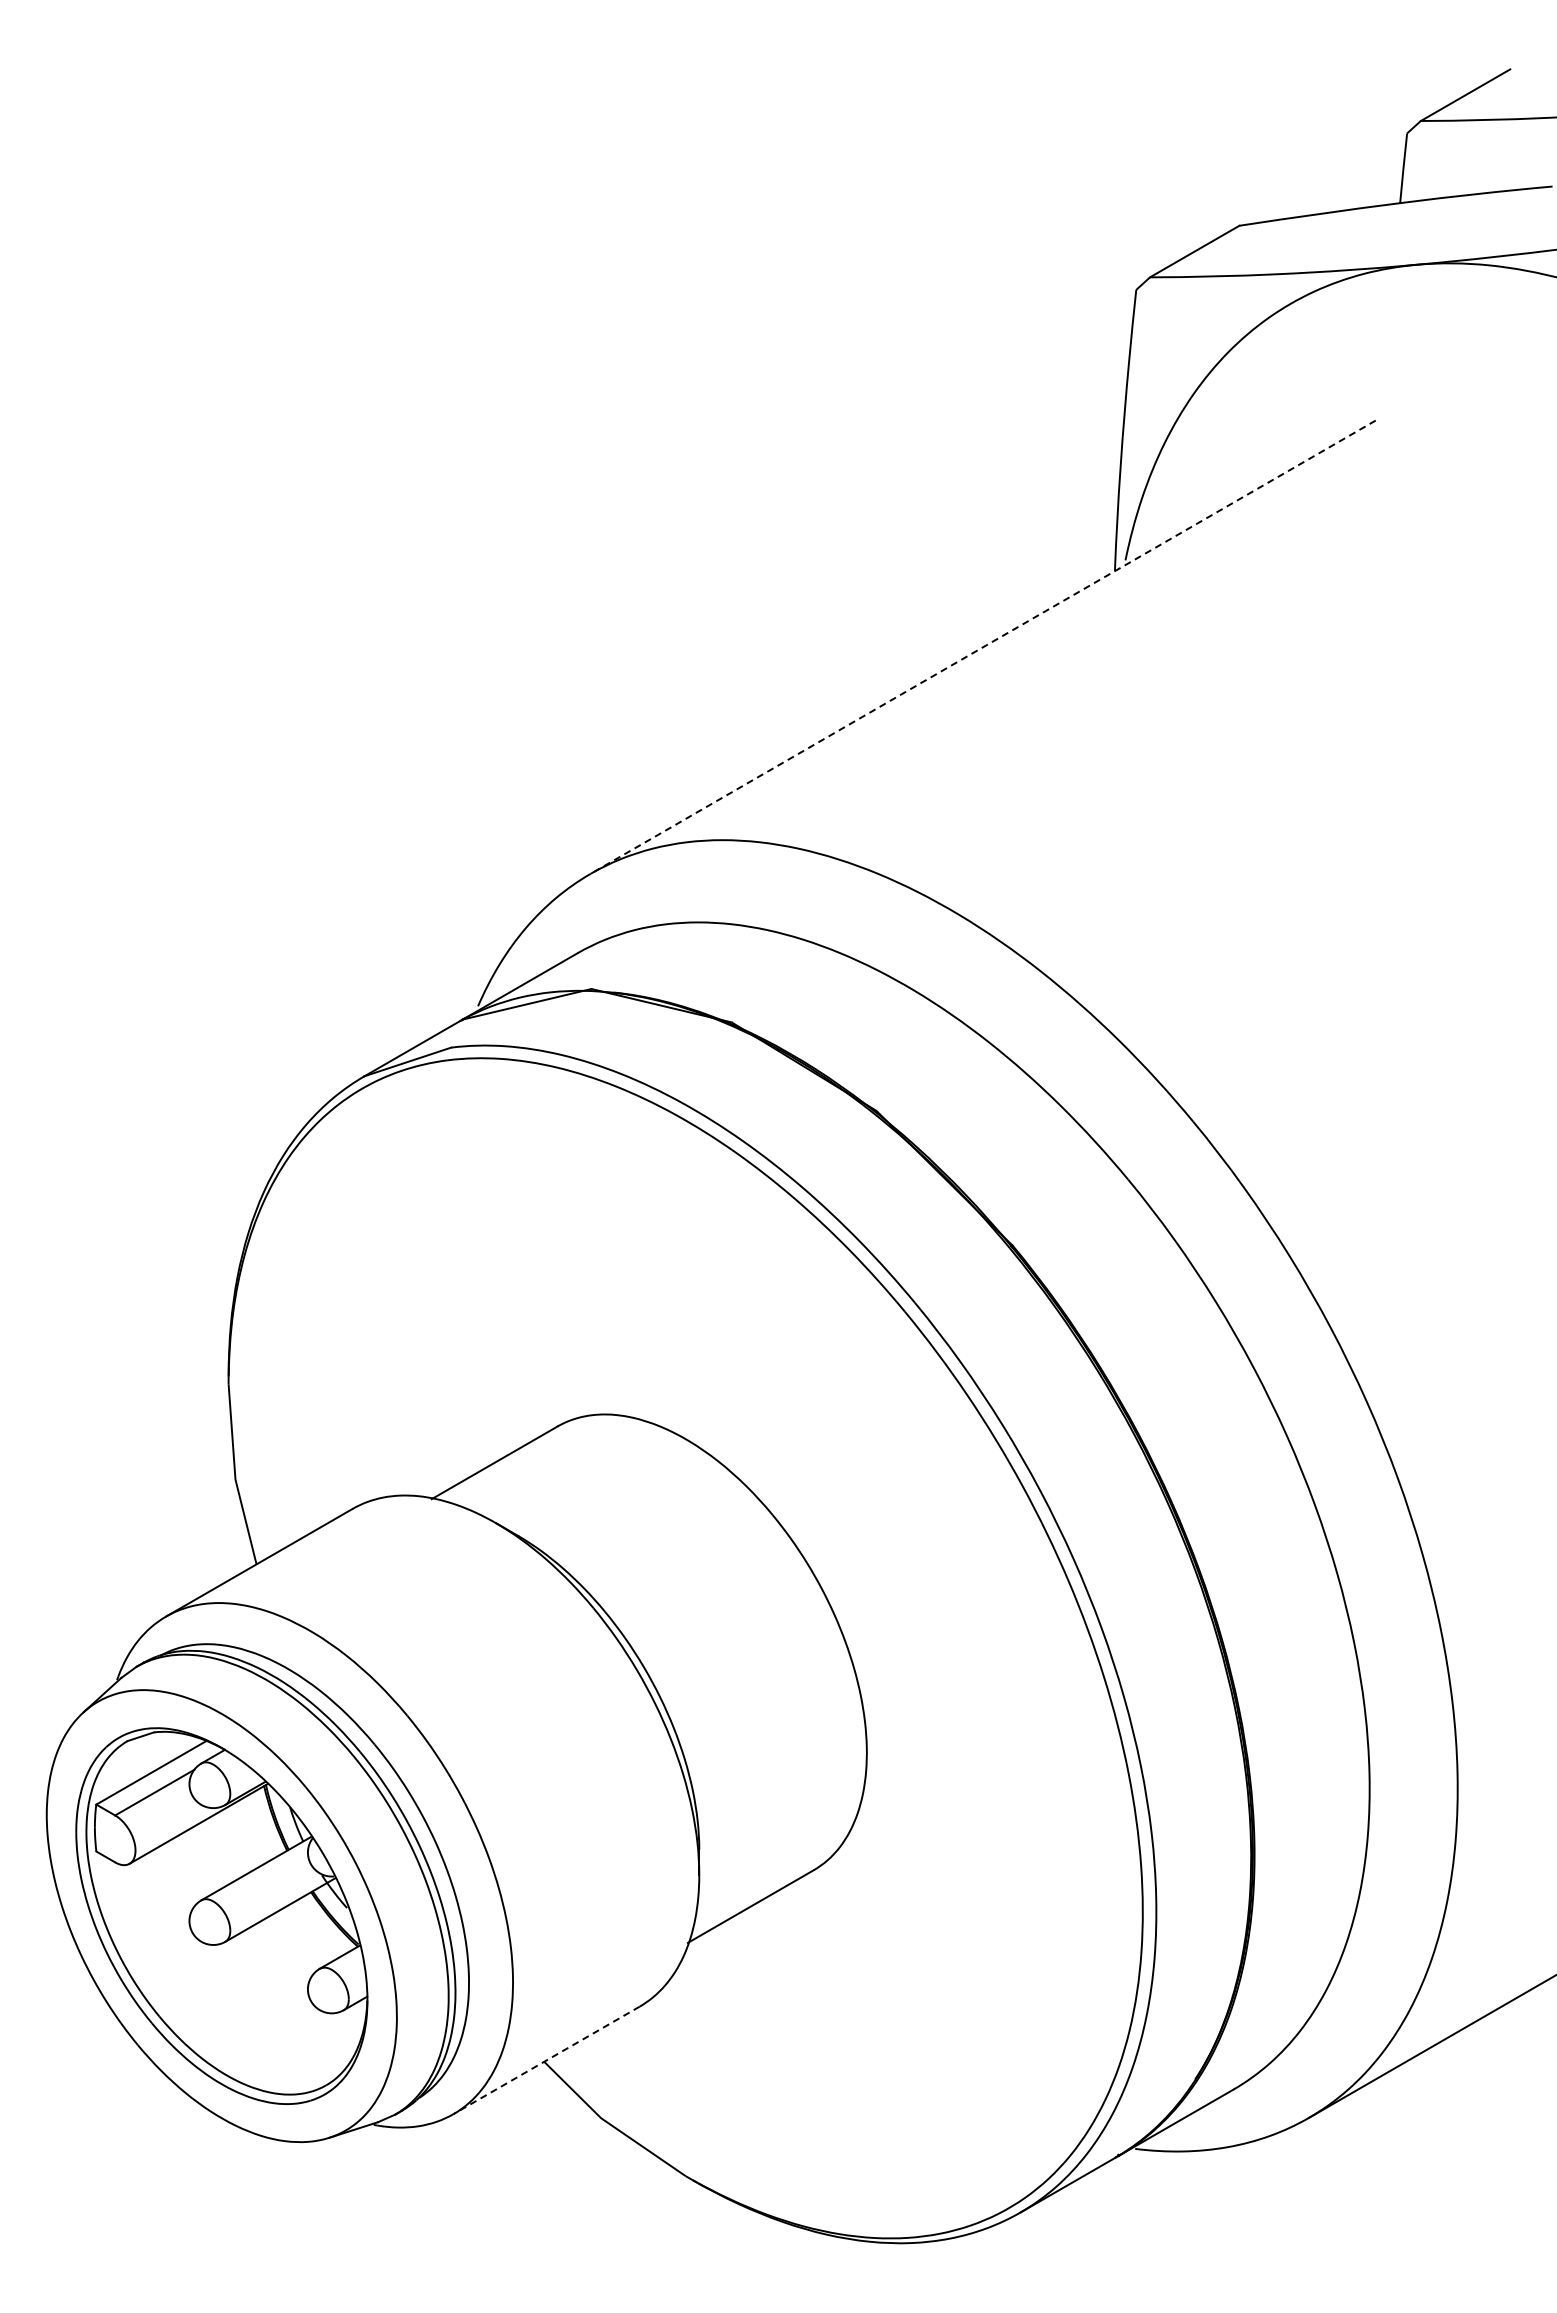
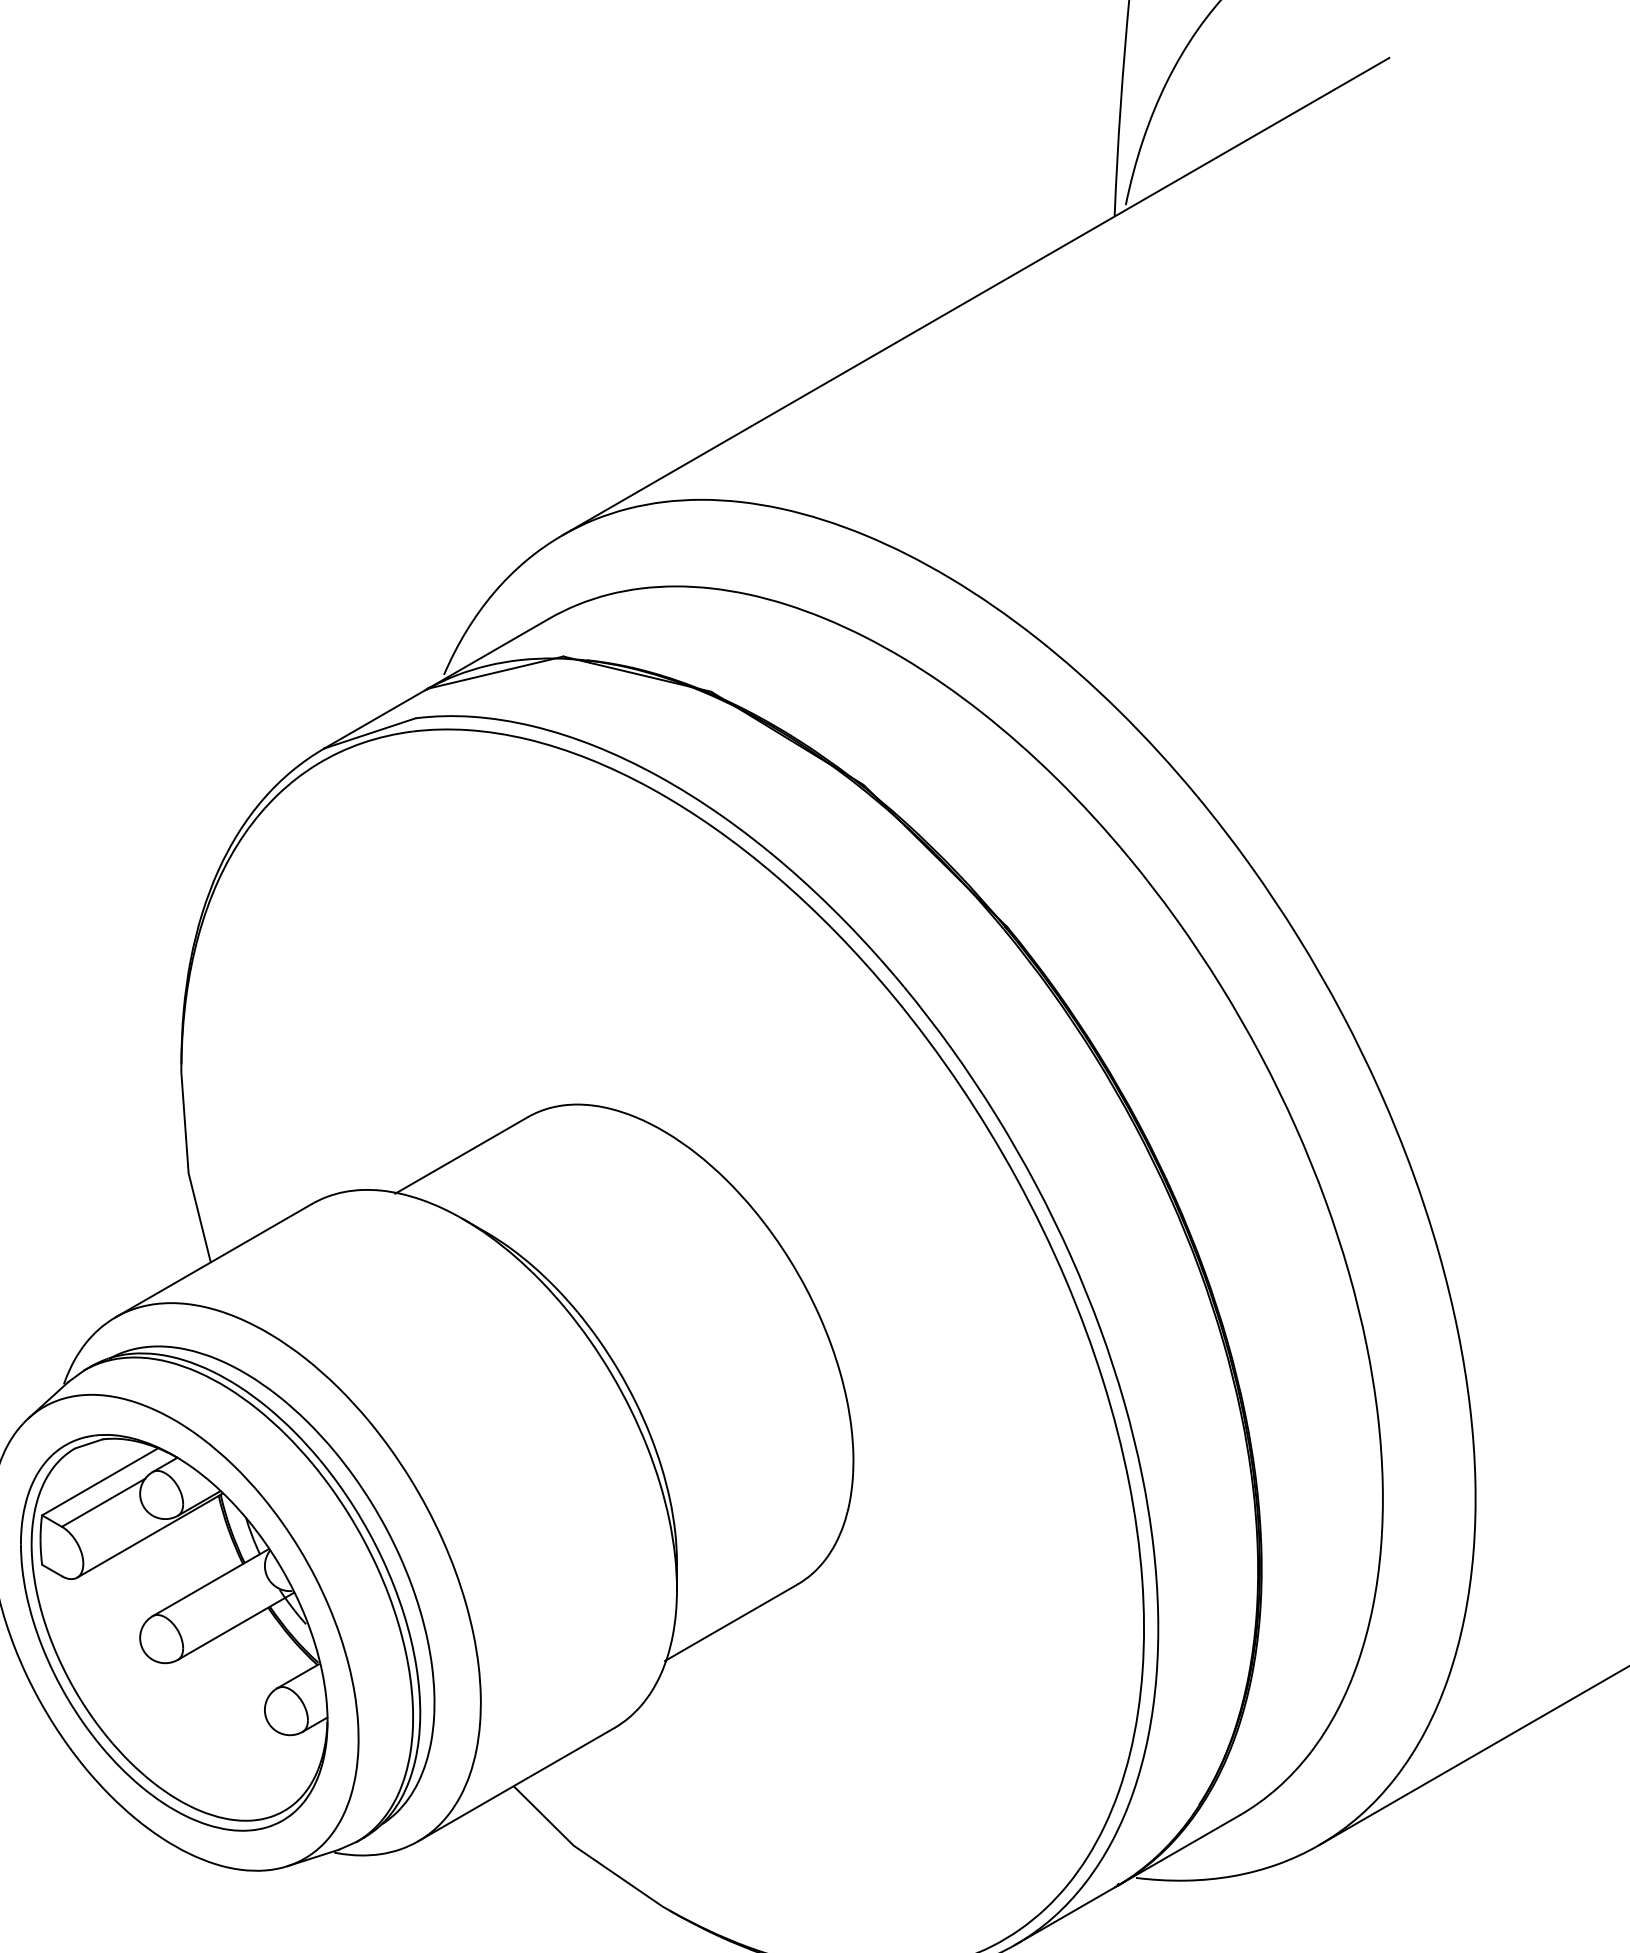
line: (982, 647) -> (975, 296), dashed -> solid
line: (546, 2060) -> (516, 1784), dashed -> solid

